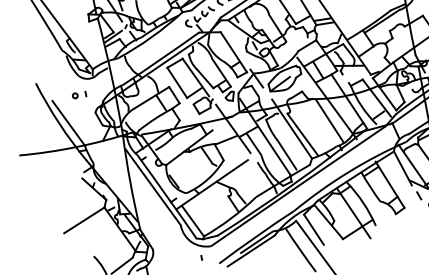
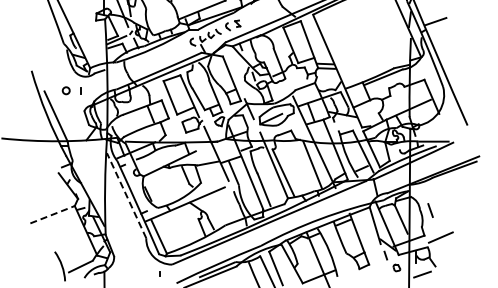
part: (78, 94) -> (71, 90), size x1.4
line: (153, 187) -> (126, 195), solid -> dashed
line: (84, 220) -> (52, 214), solid -> dashed

